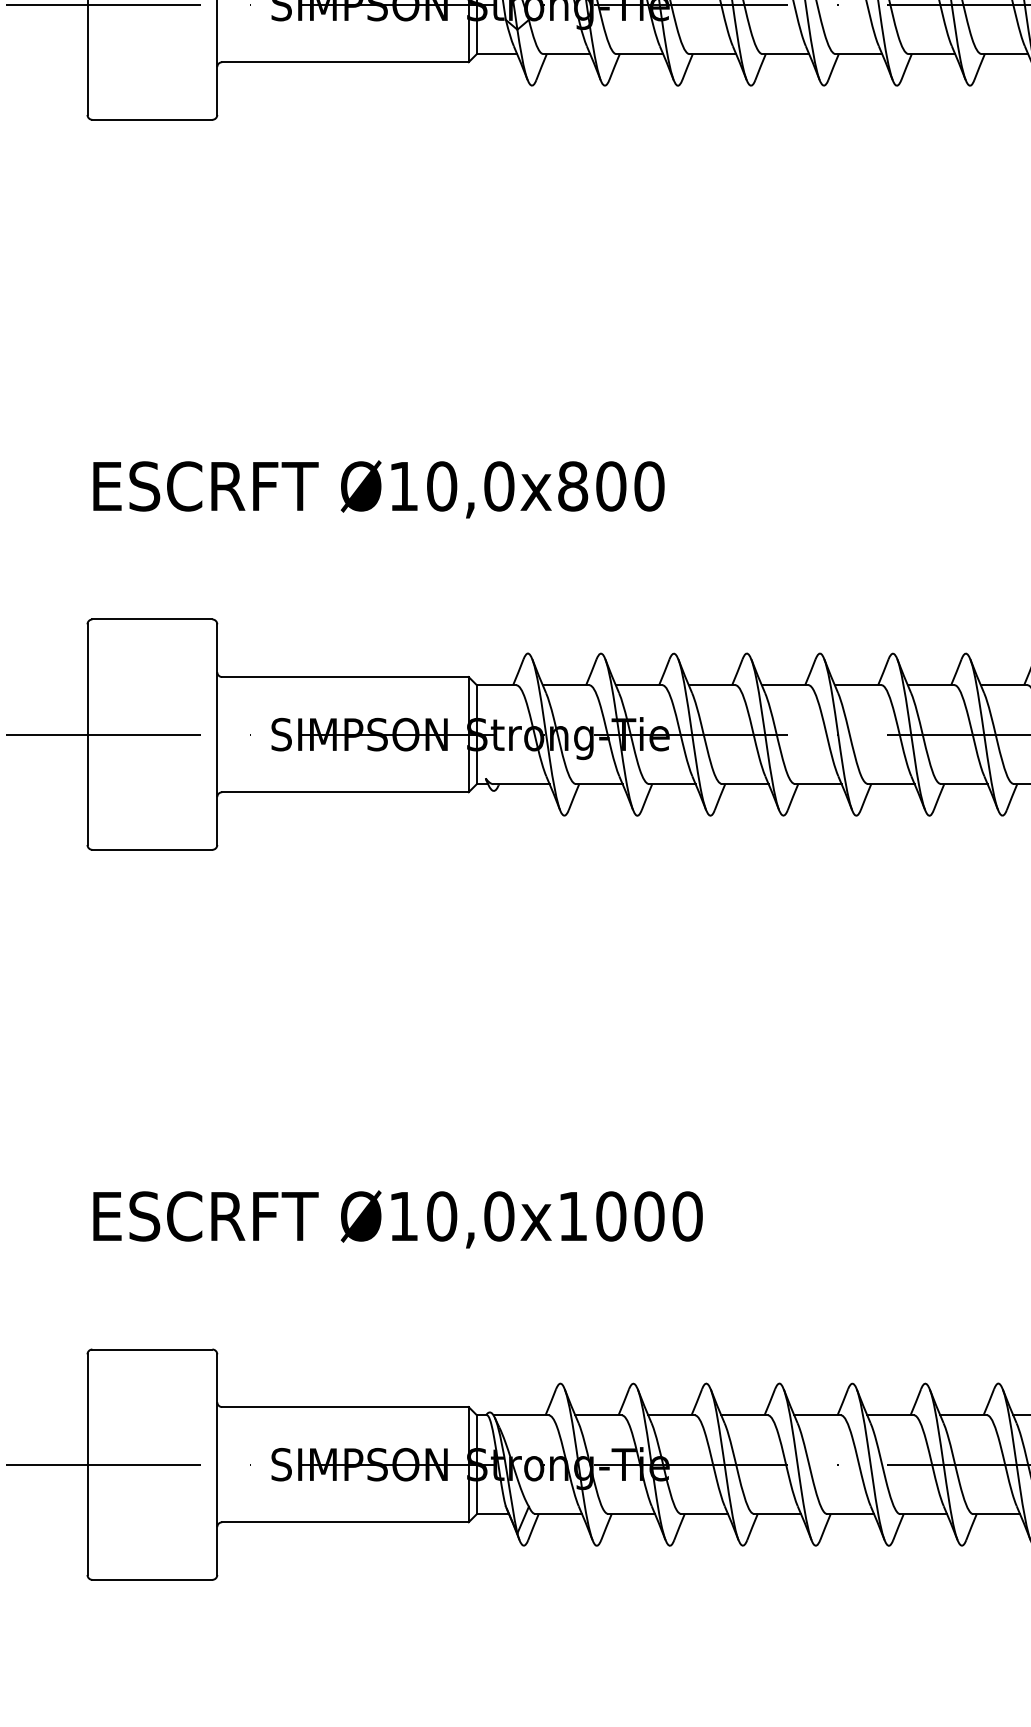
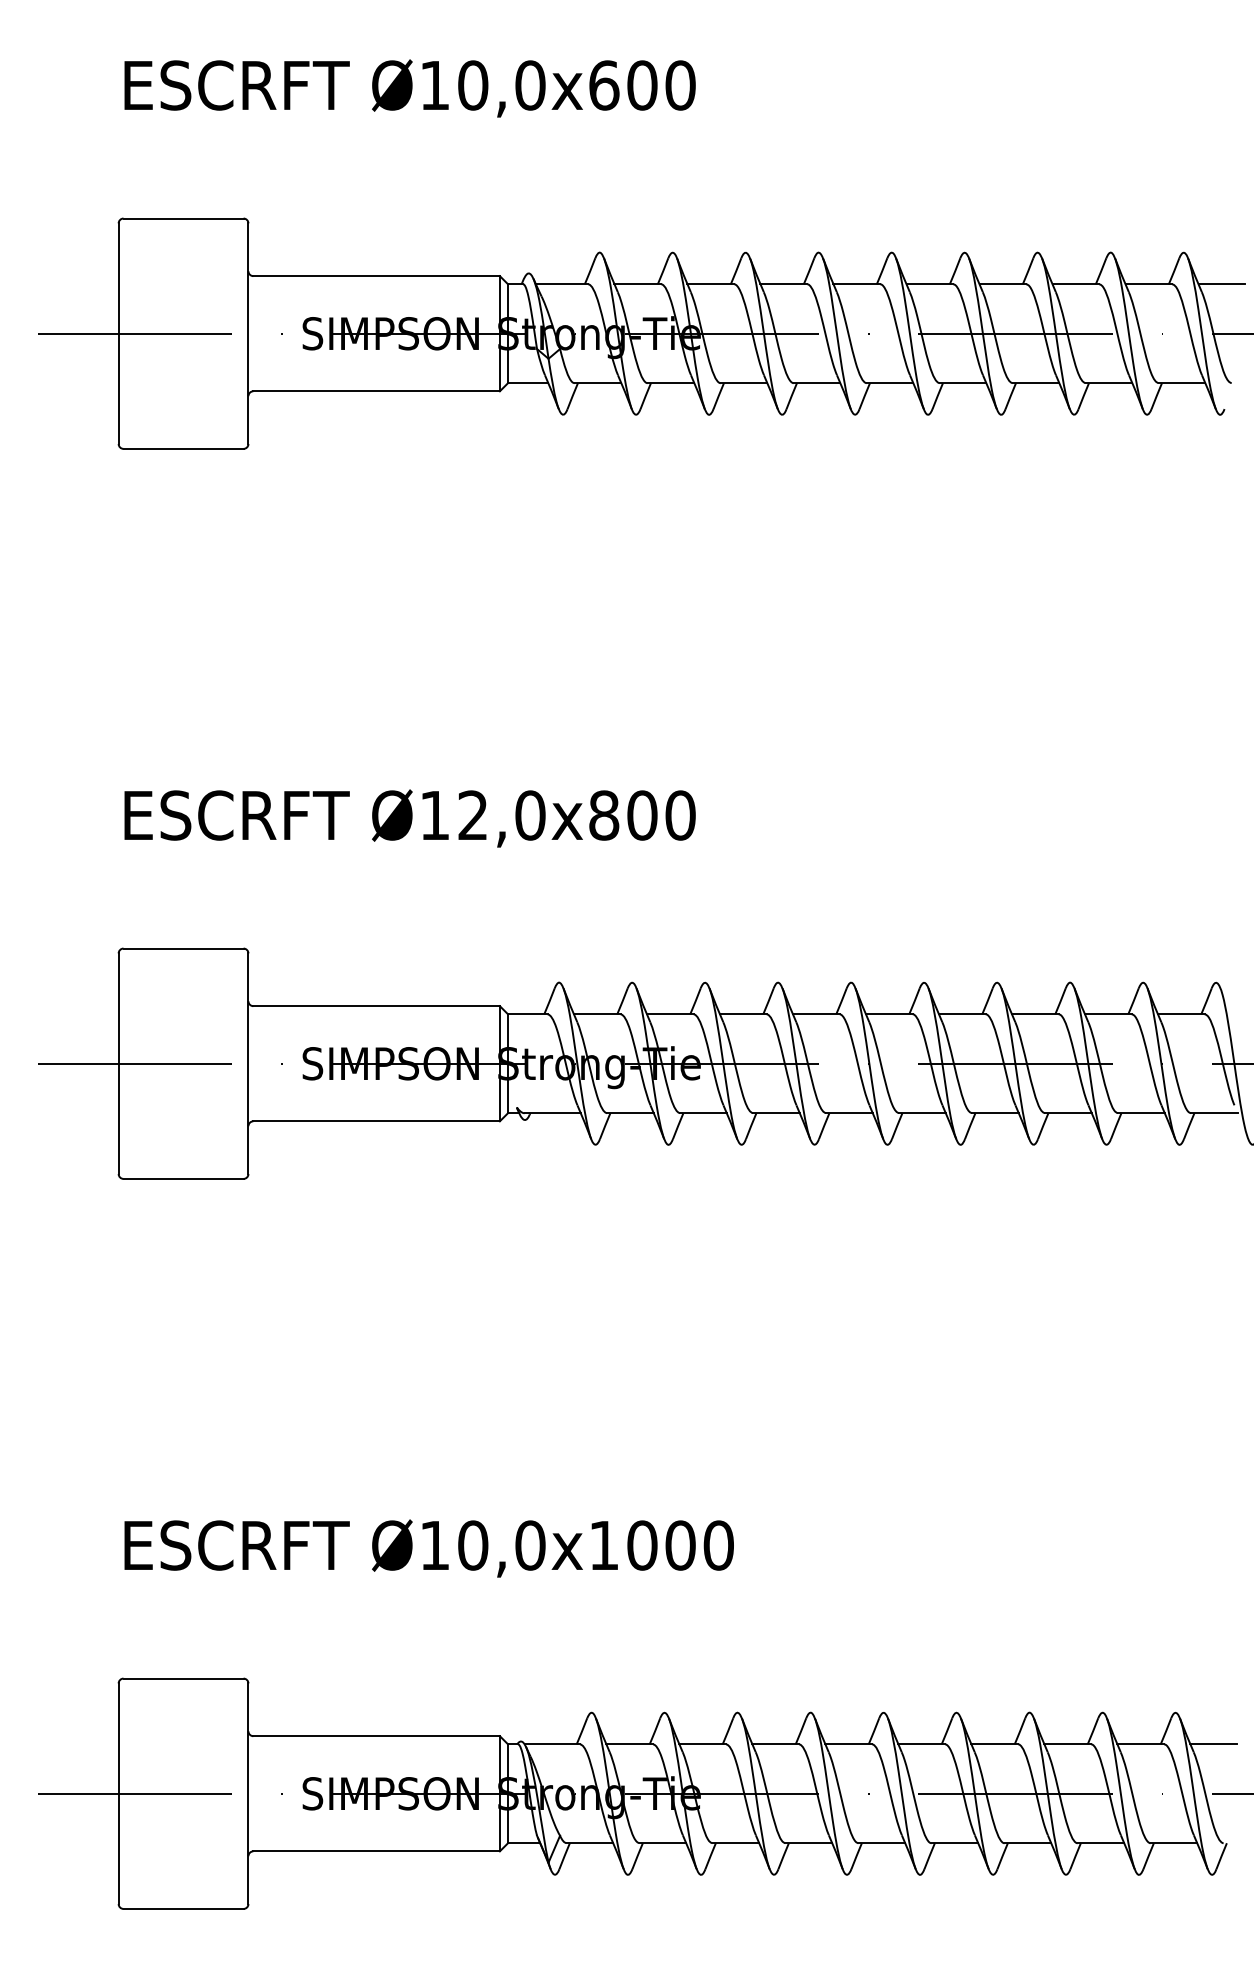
text: (442, 486) -> (473, 815), Ø10,0x800 -> Ø12,0x800

